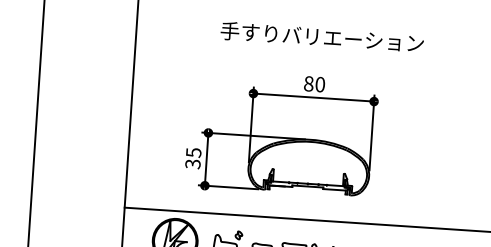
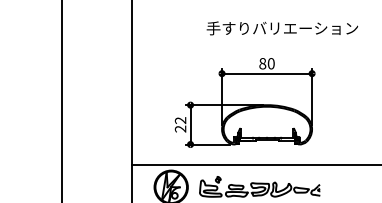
text: (322, 37) -> (282, 28), moved
text: (193, 157) -> (180, 124), 35 -> 22

